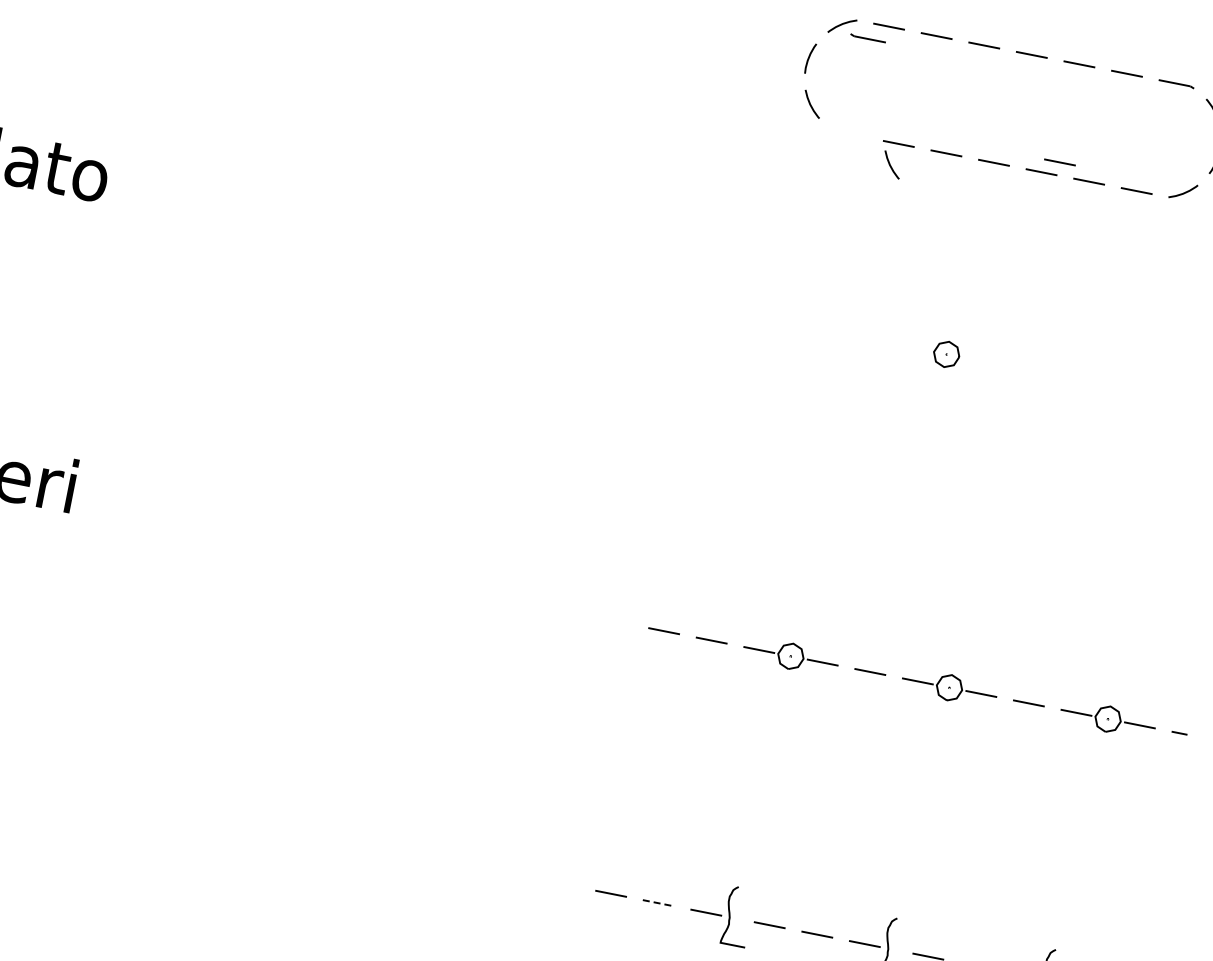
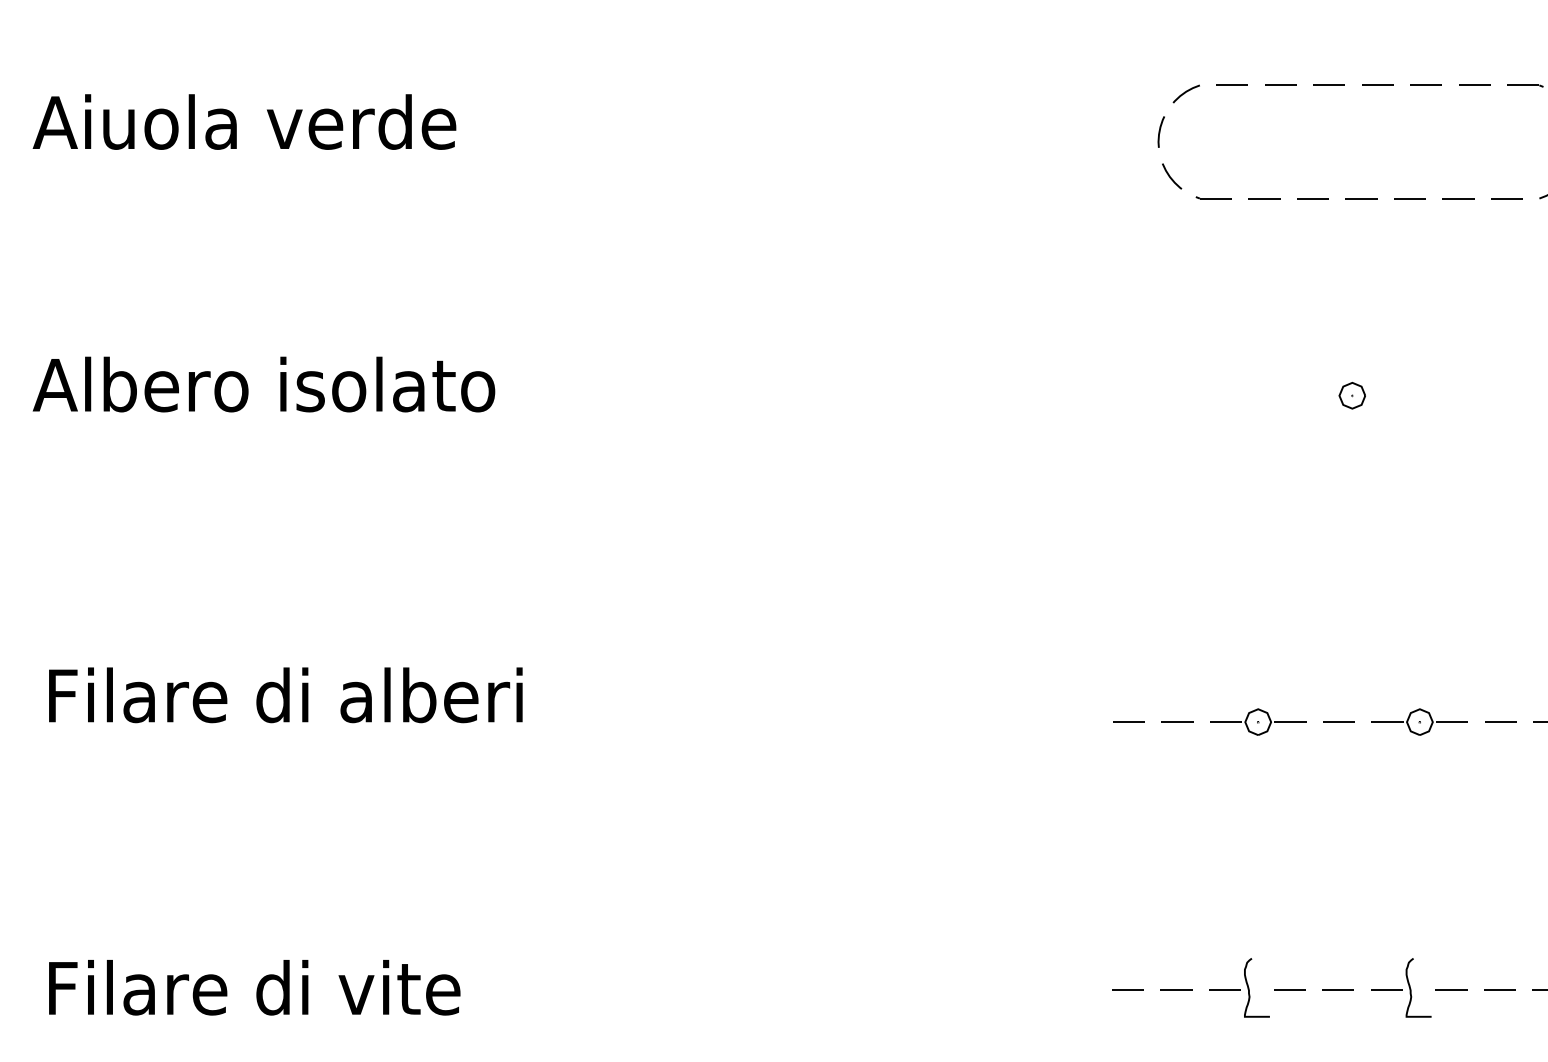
part: (867, 37) -> (1213, 197), moved
line: (1059, 161) -> (1425, 184), removed
curve: (891, 165) -> (1261, 221), removed
line: (658, 903) -> (1176, 990), dashed -> solid

